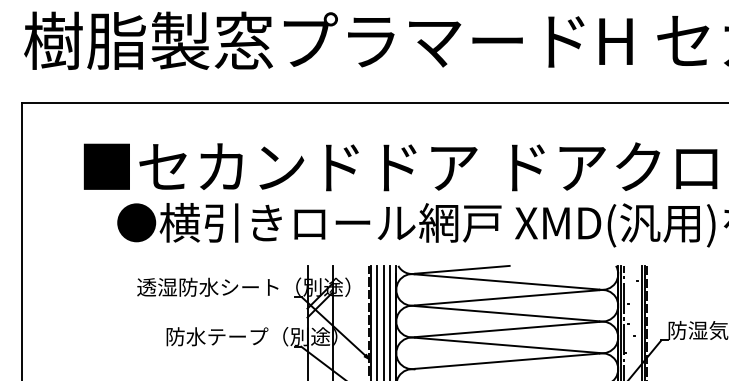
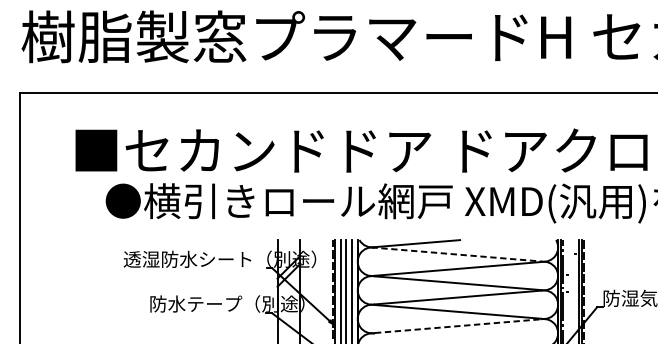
line: (505, 281) -> (456, 254), solid -> dashed
line: (507, 361) -> (458, 326), solid -> dashed

